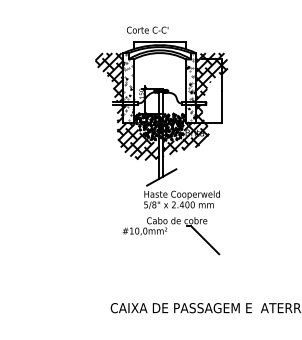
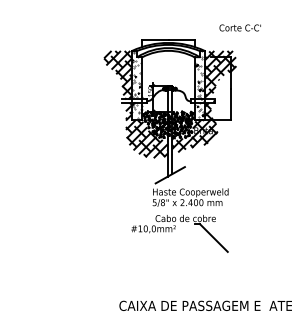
text: (147, 29) -> (240, 27), moved

